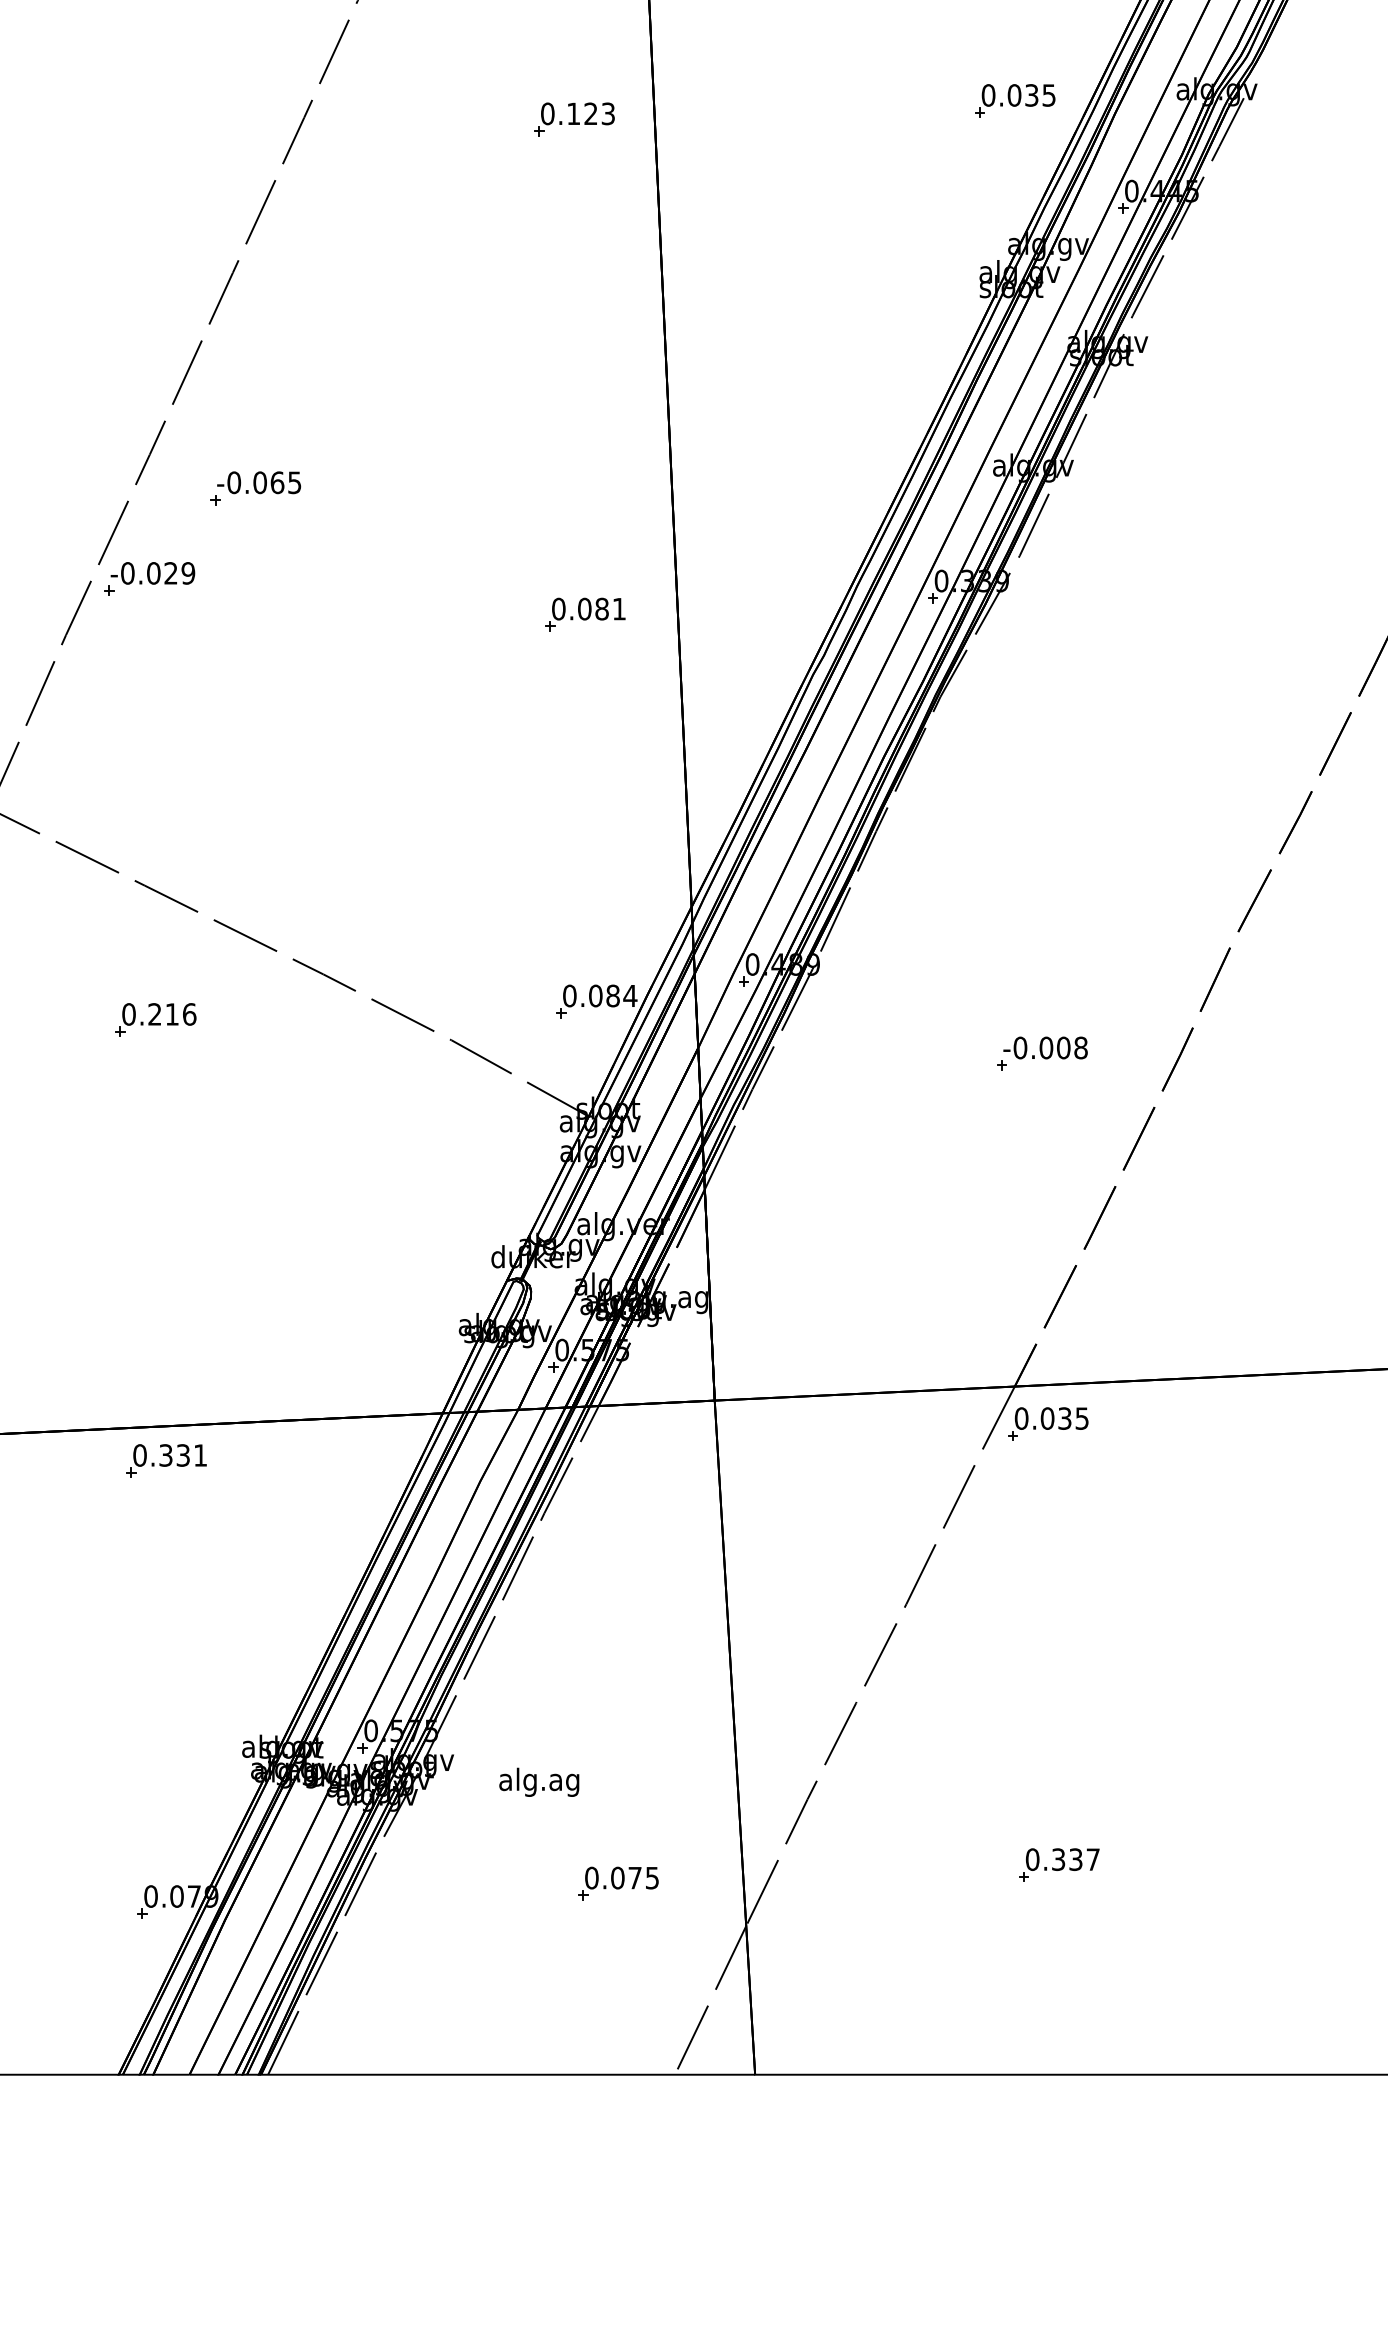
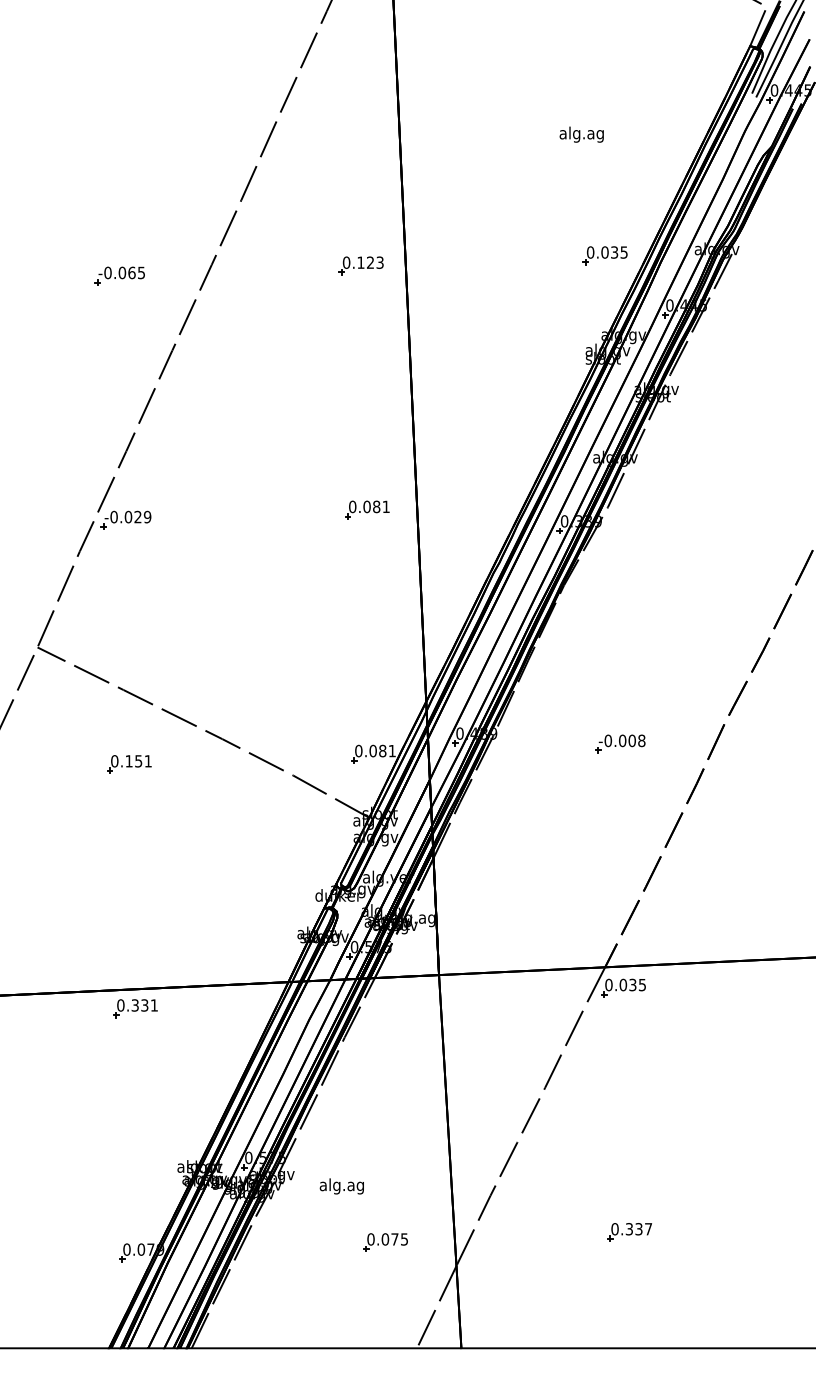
part: (254, 487) -> (119, 275), moved
part: (585, 613) -> (367, 509), moved
text: (630, 996) -> (392, 751), 0.084 -> 0.081
text: (171, 1014) -> (138, 761), 0.216 -> 0.151
part: (1042, 1052) -> (620, 743), moved

